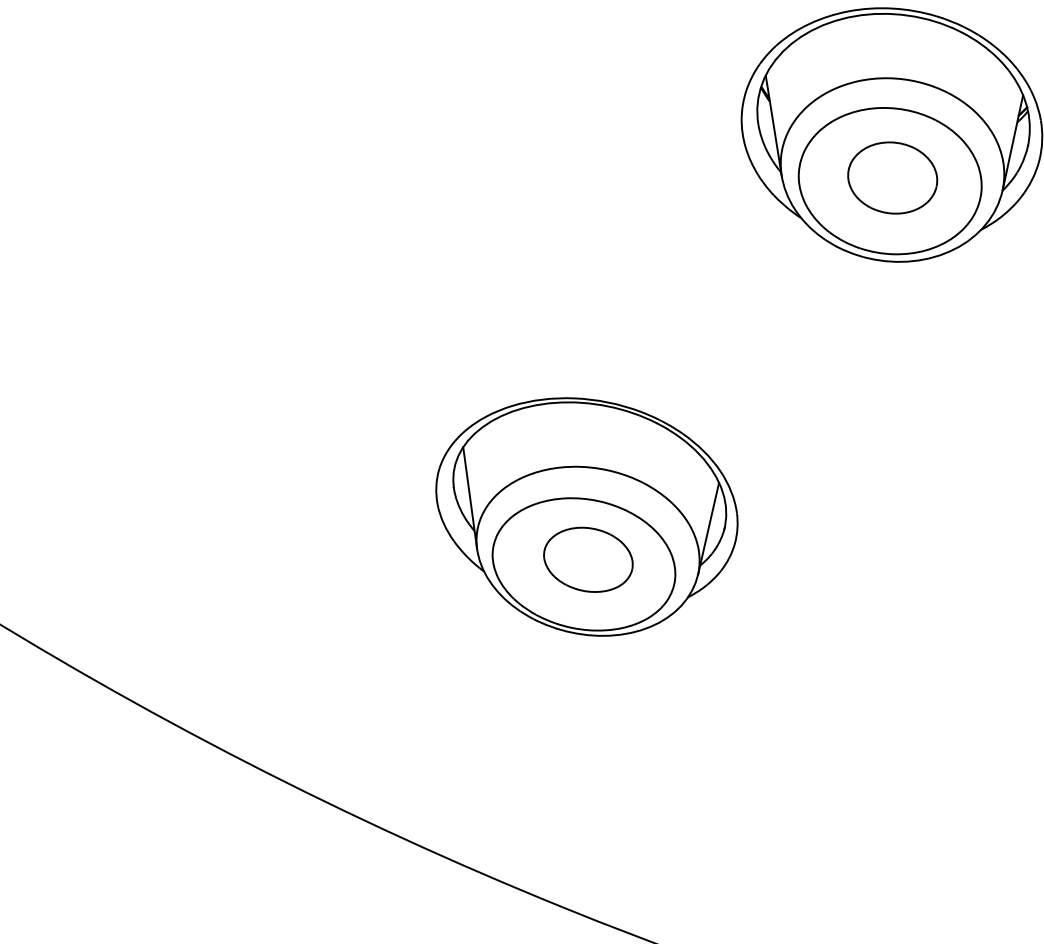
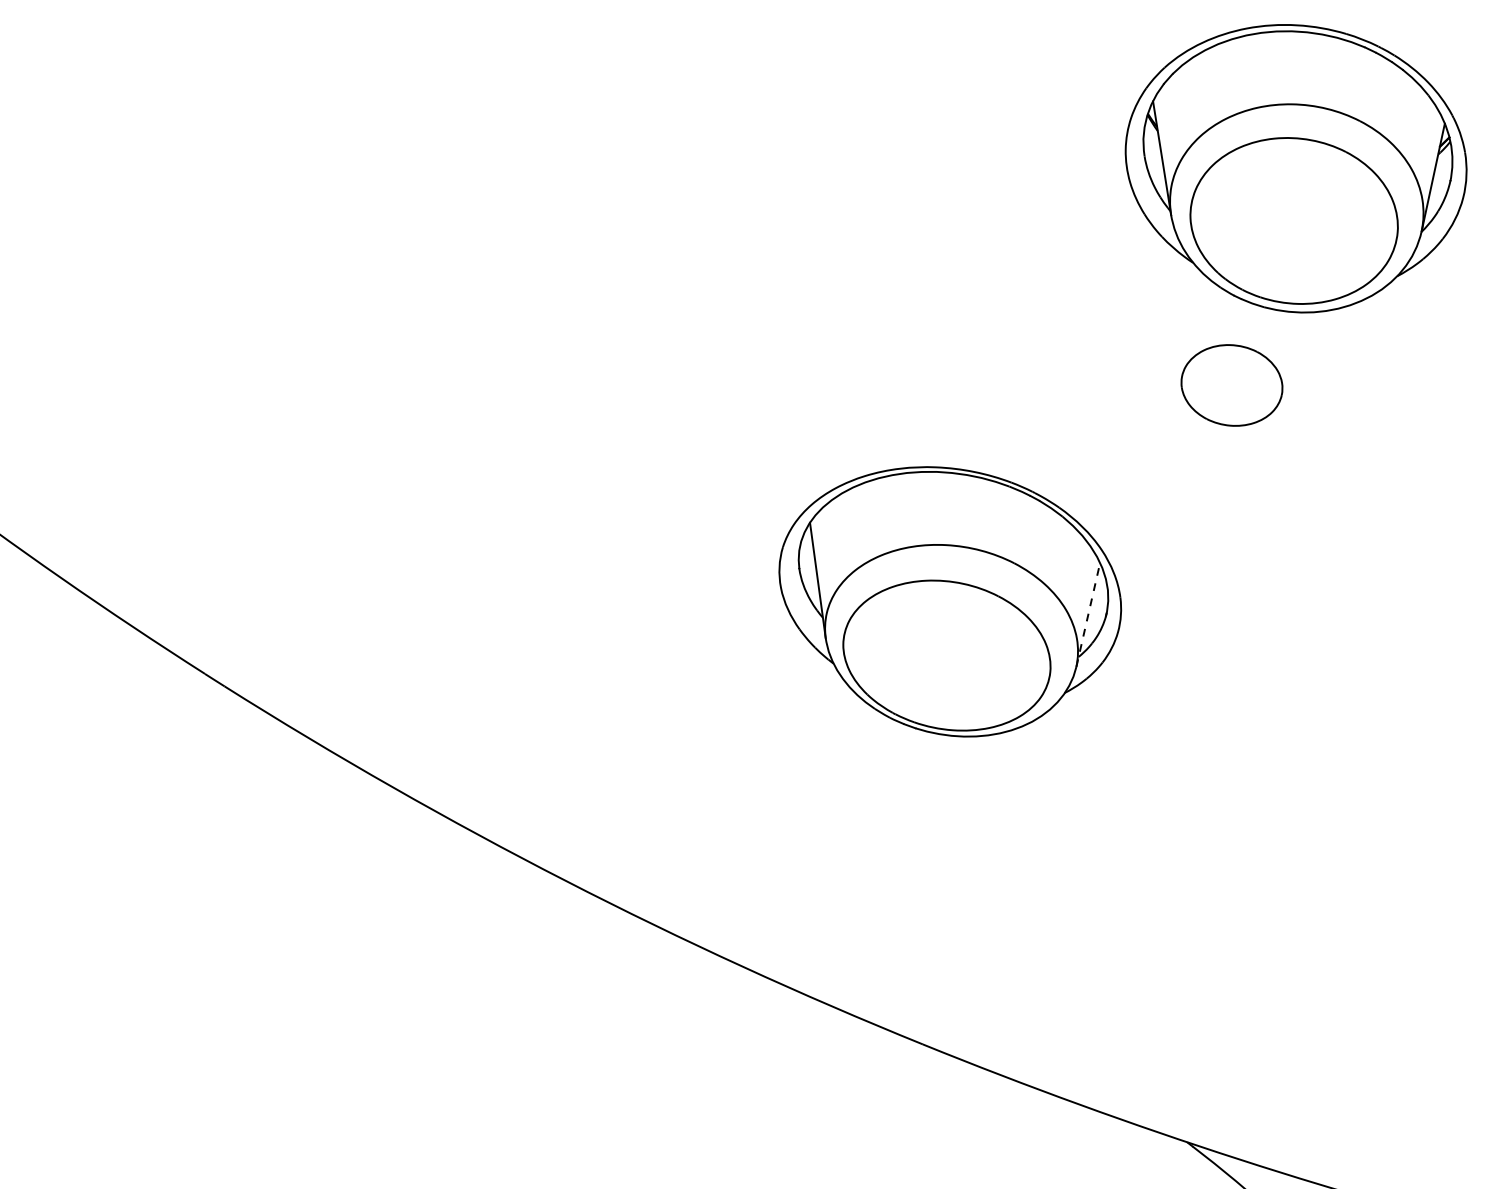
part: (892, 178) -> (1231, 385), moved
line: (708, 528) -> (1088, 614), solid -> dashed
part: (588, 559) -> (951, 650), removed

